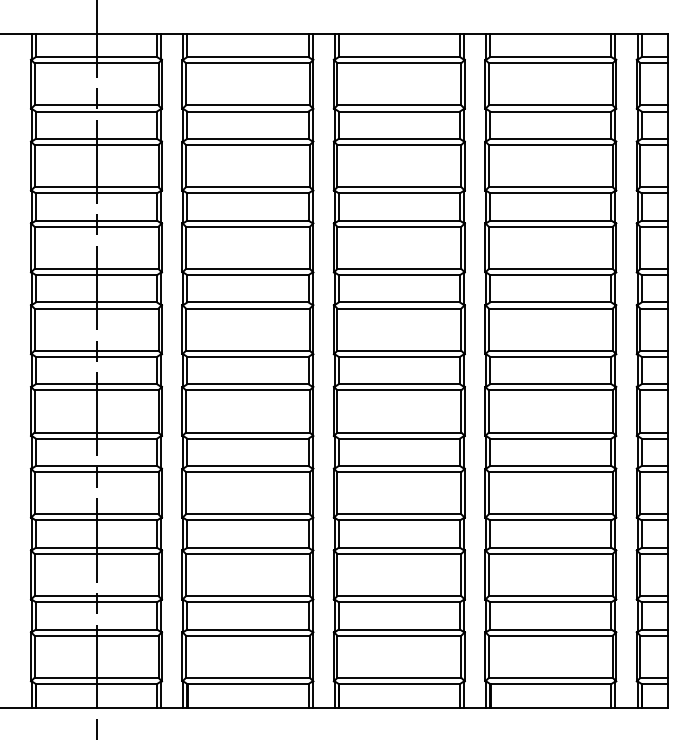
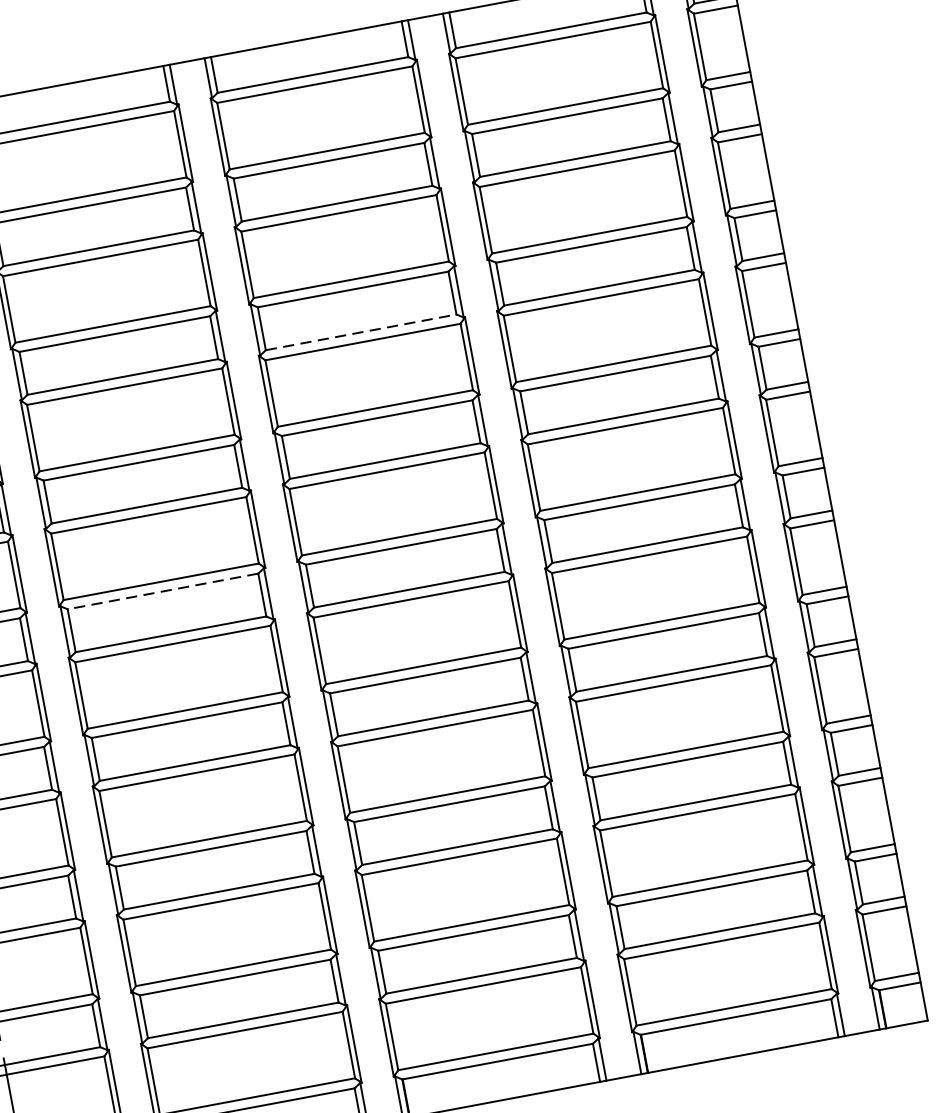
line: (399, 220) -> (361, 332), solid -> dashed
line: (247, 356) -> (162, 590), solid -> dashed

